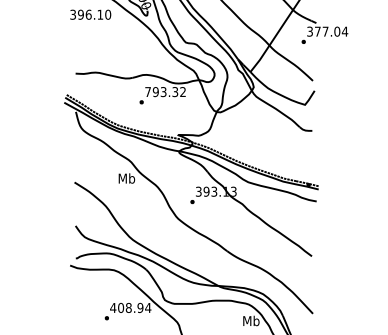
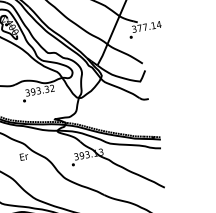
text: (337, 31) -> (153, 25), 377.04 -> 377.14
text: (147, 92) -> (27, 93), 793.32 -> 393.32
text: (126, 178) -> (23, 156), Mb -> Er

